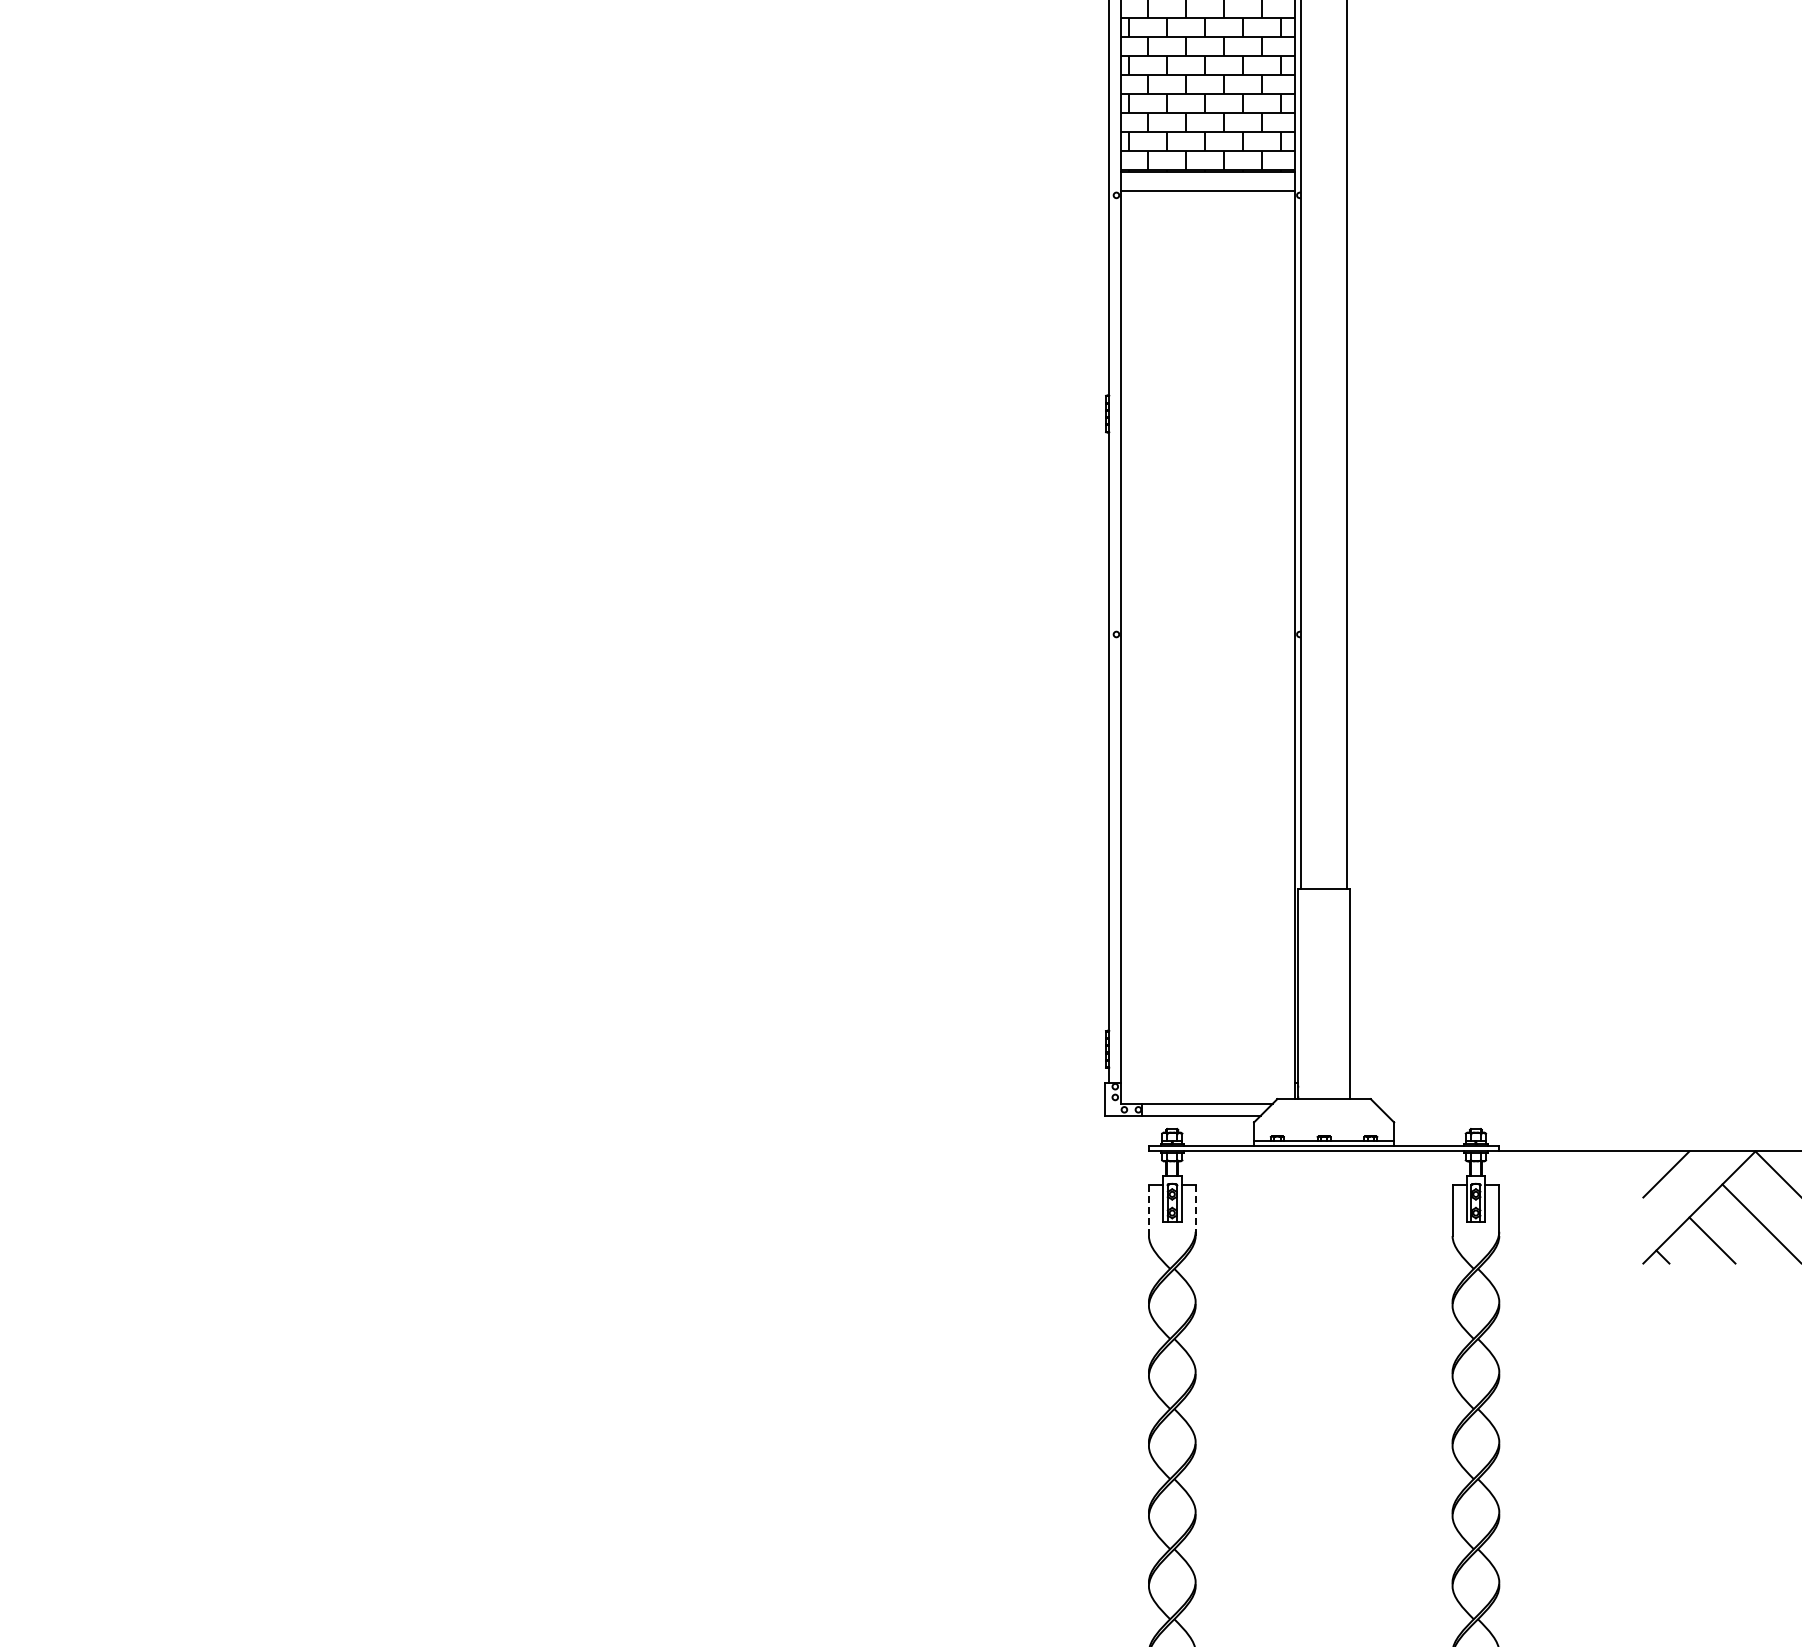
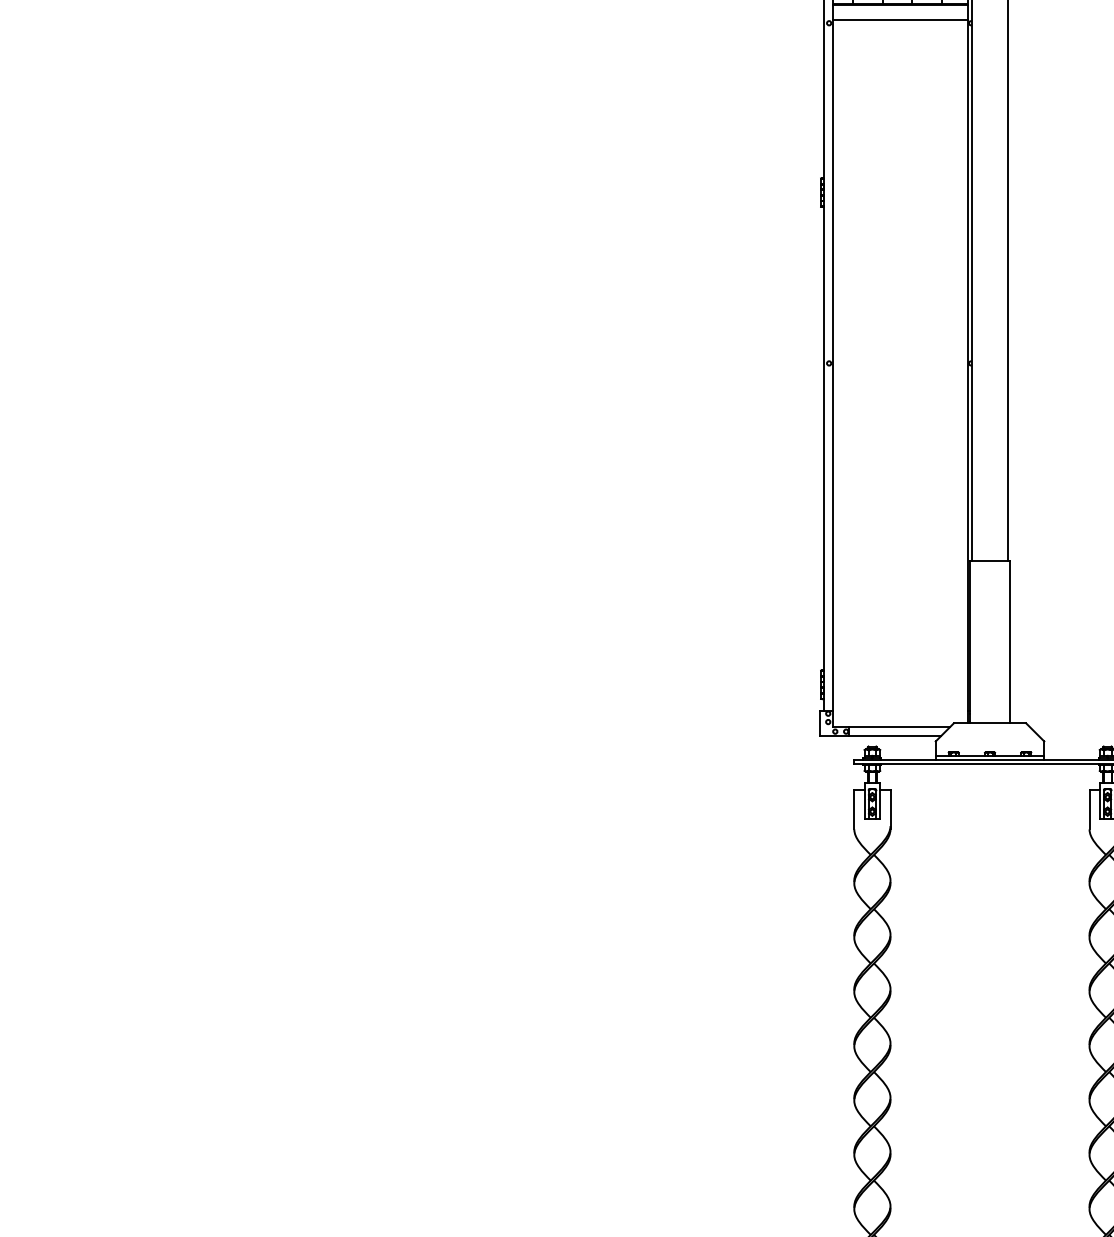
line: (1148, 1211) -> (853, 810), dashed -> solid
line: (1195, 1211) -> (890, 810), dashed -> solid

